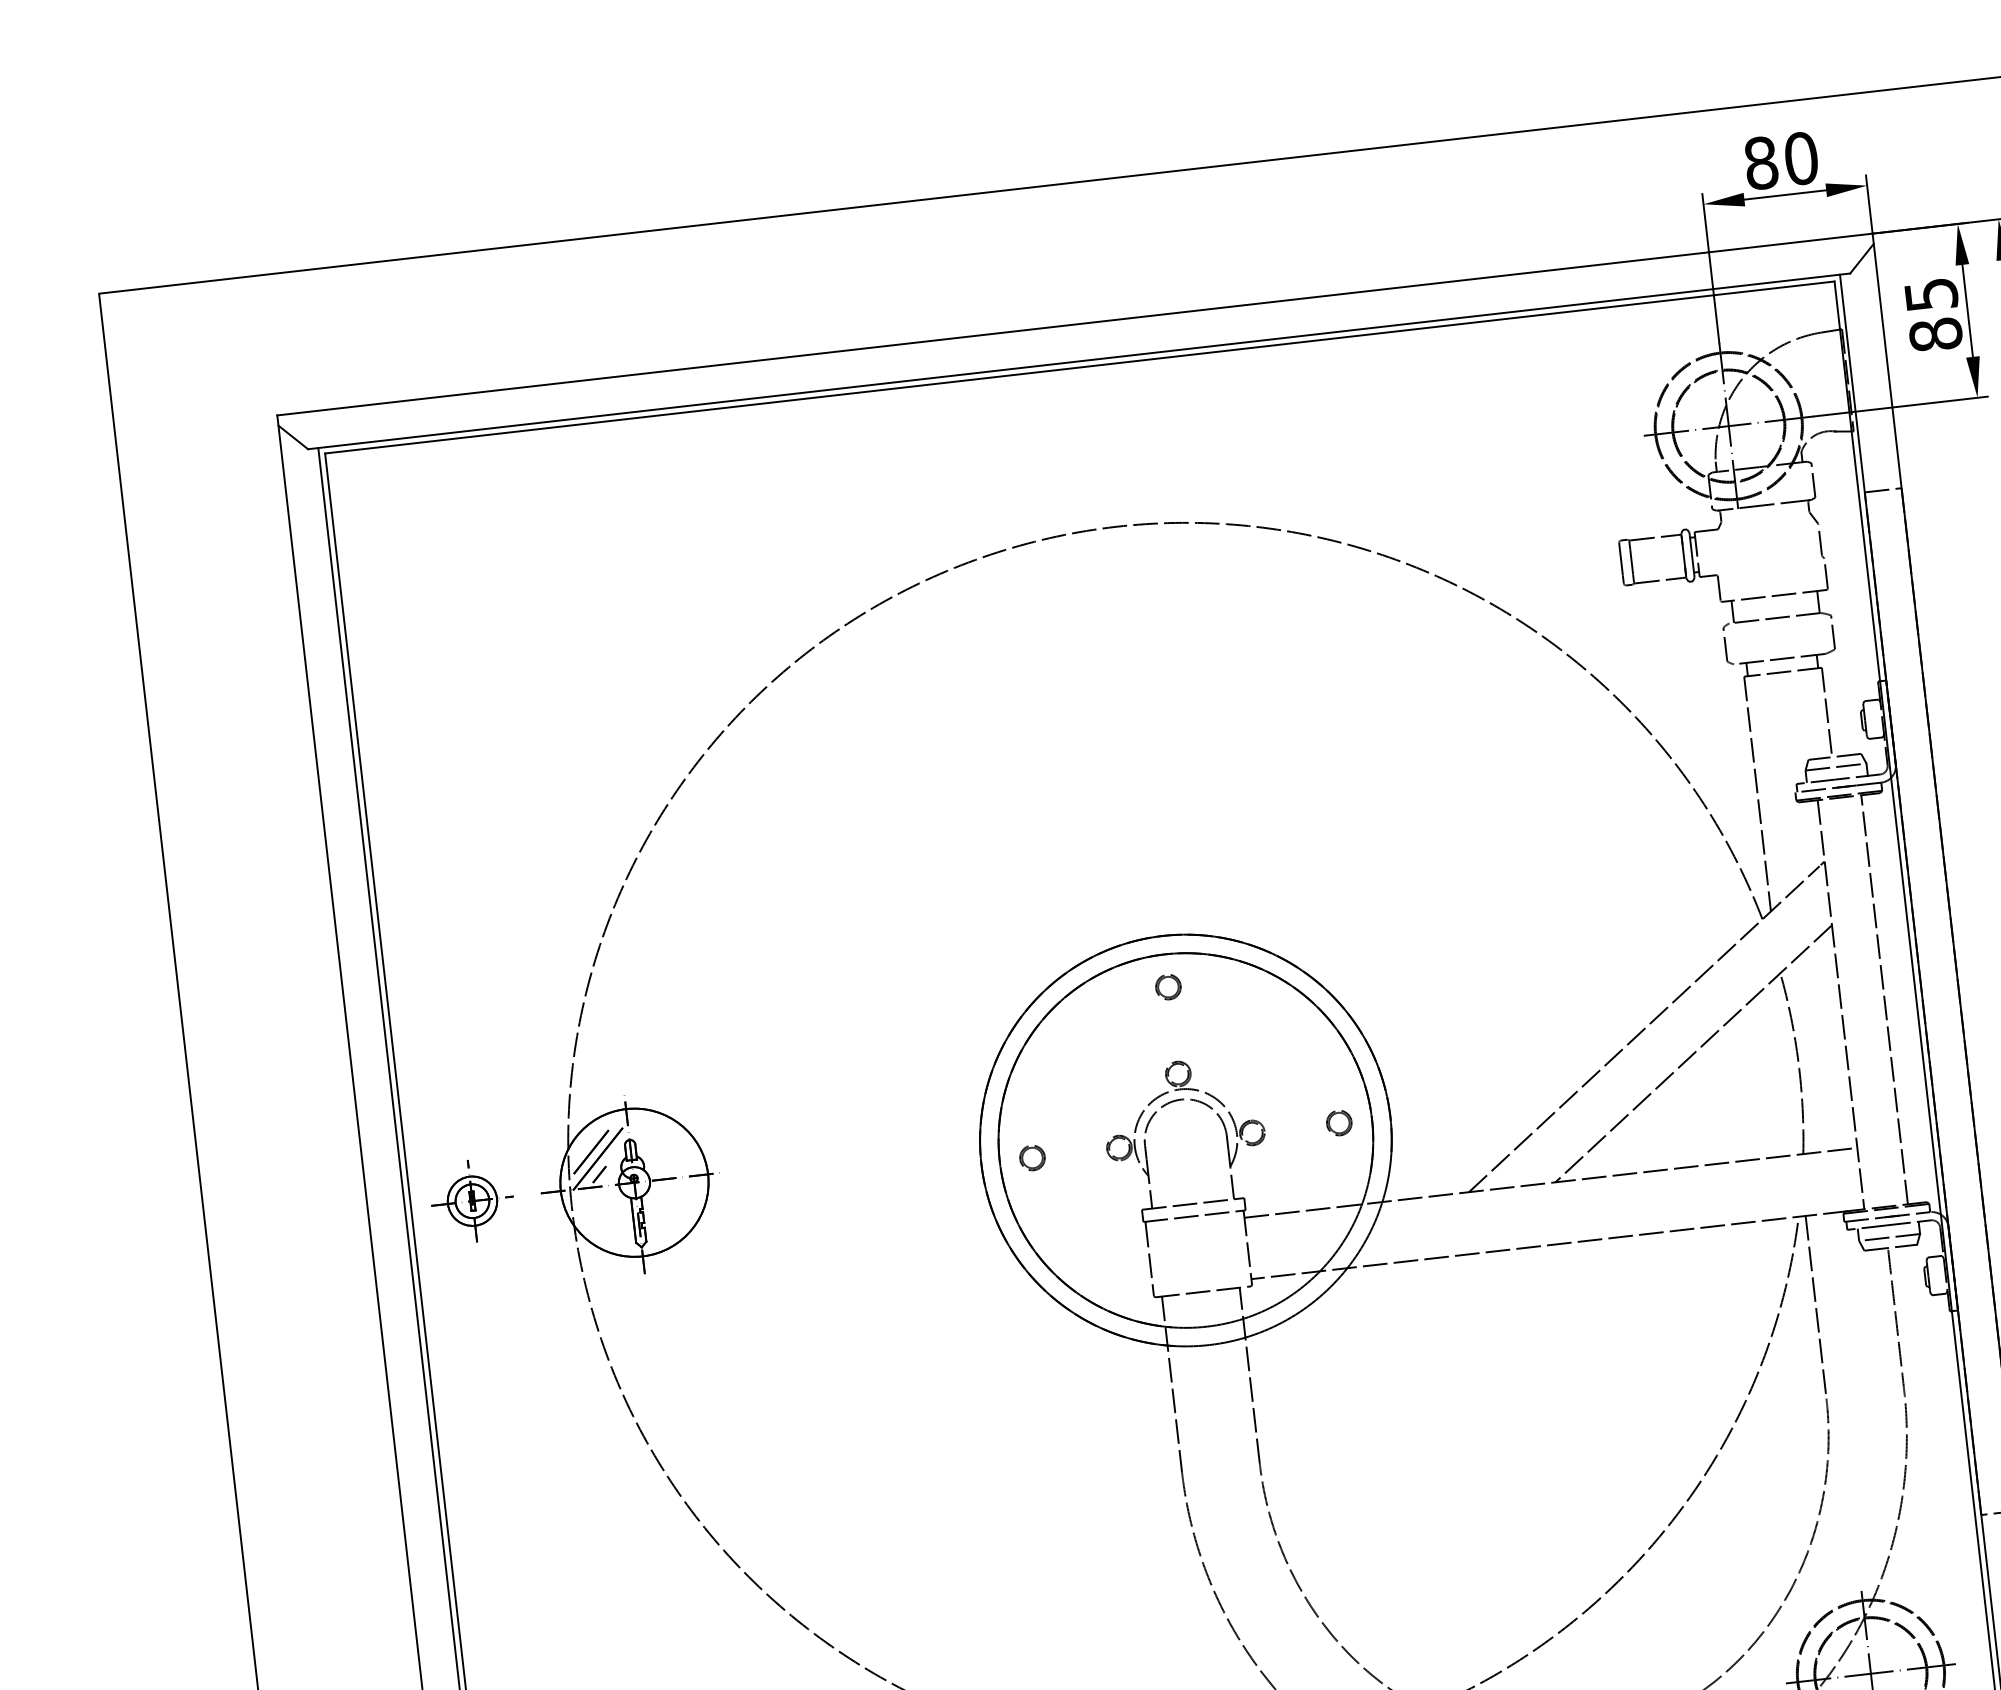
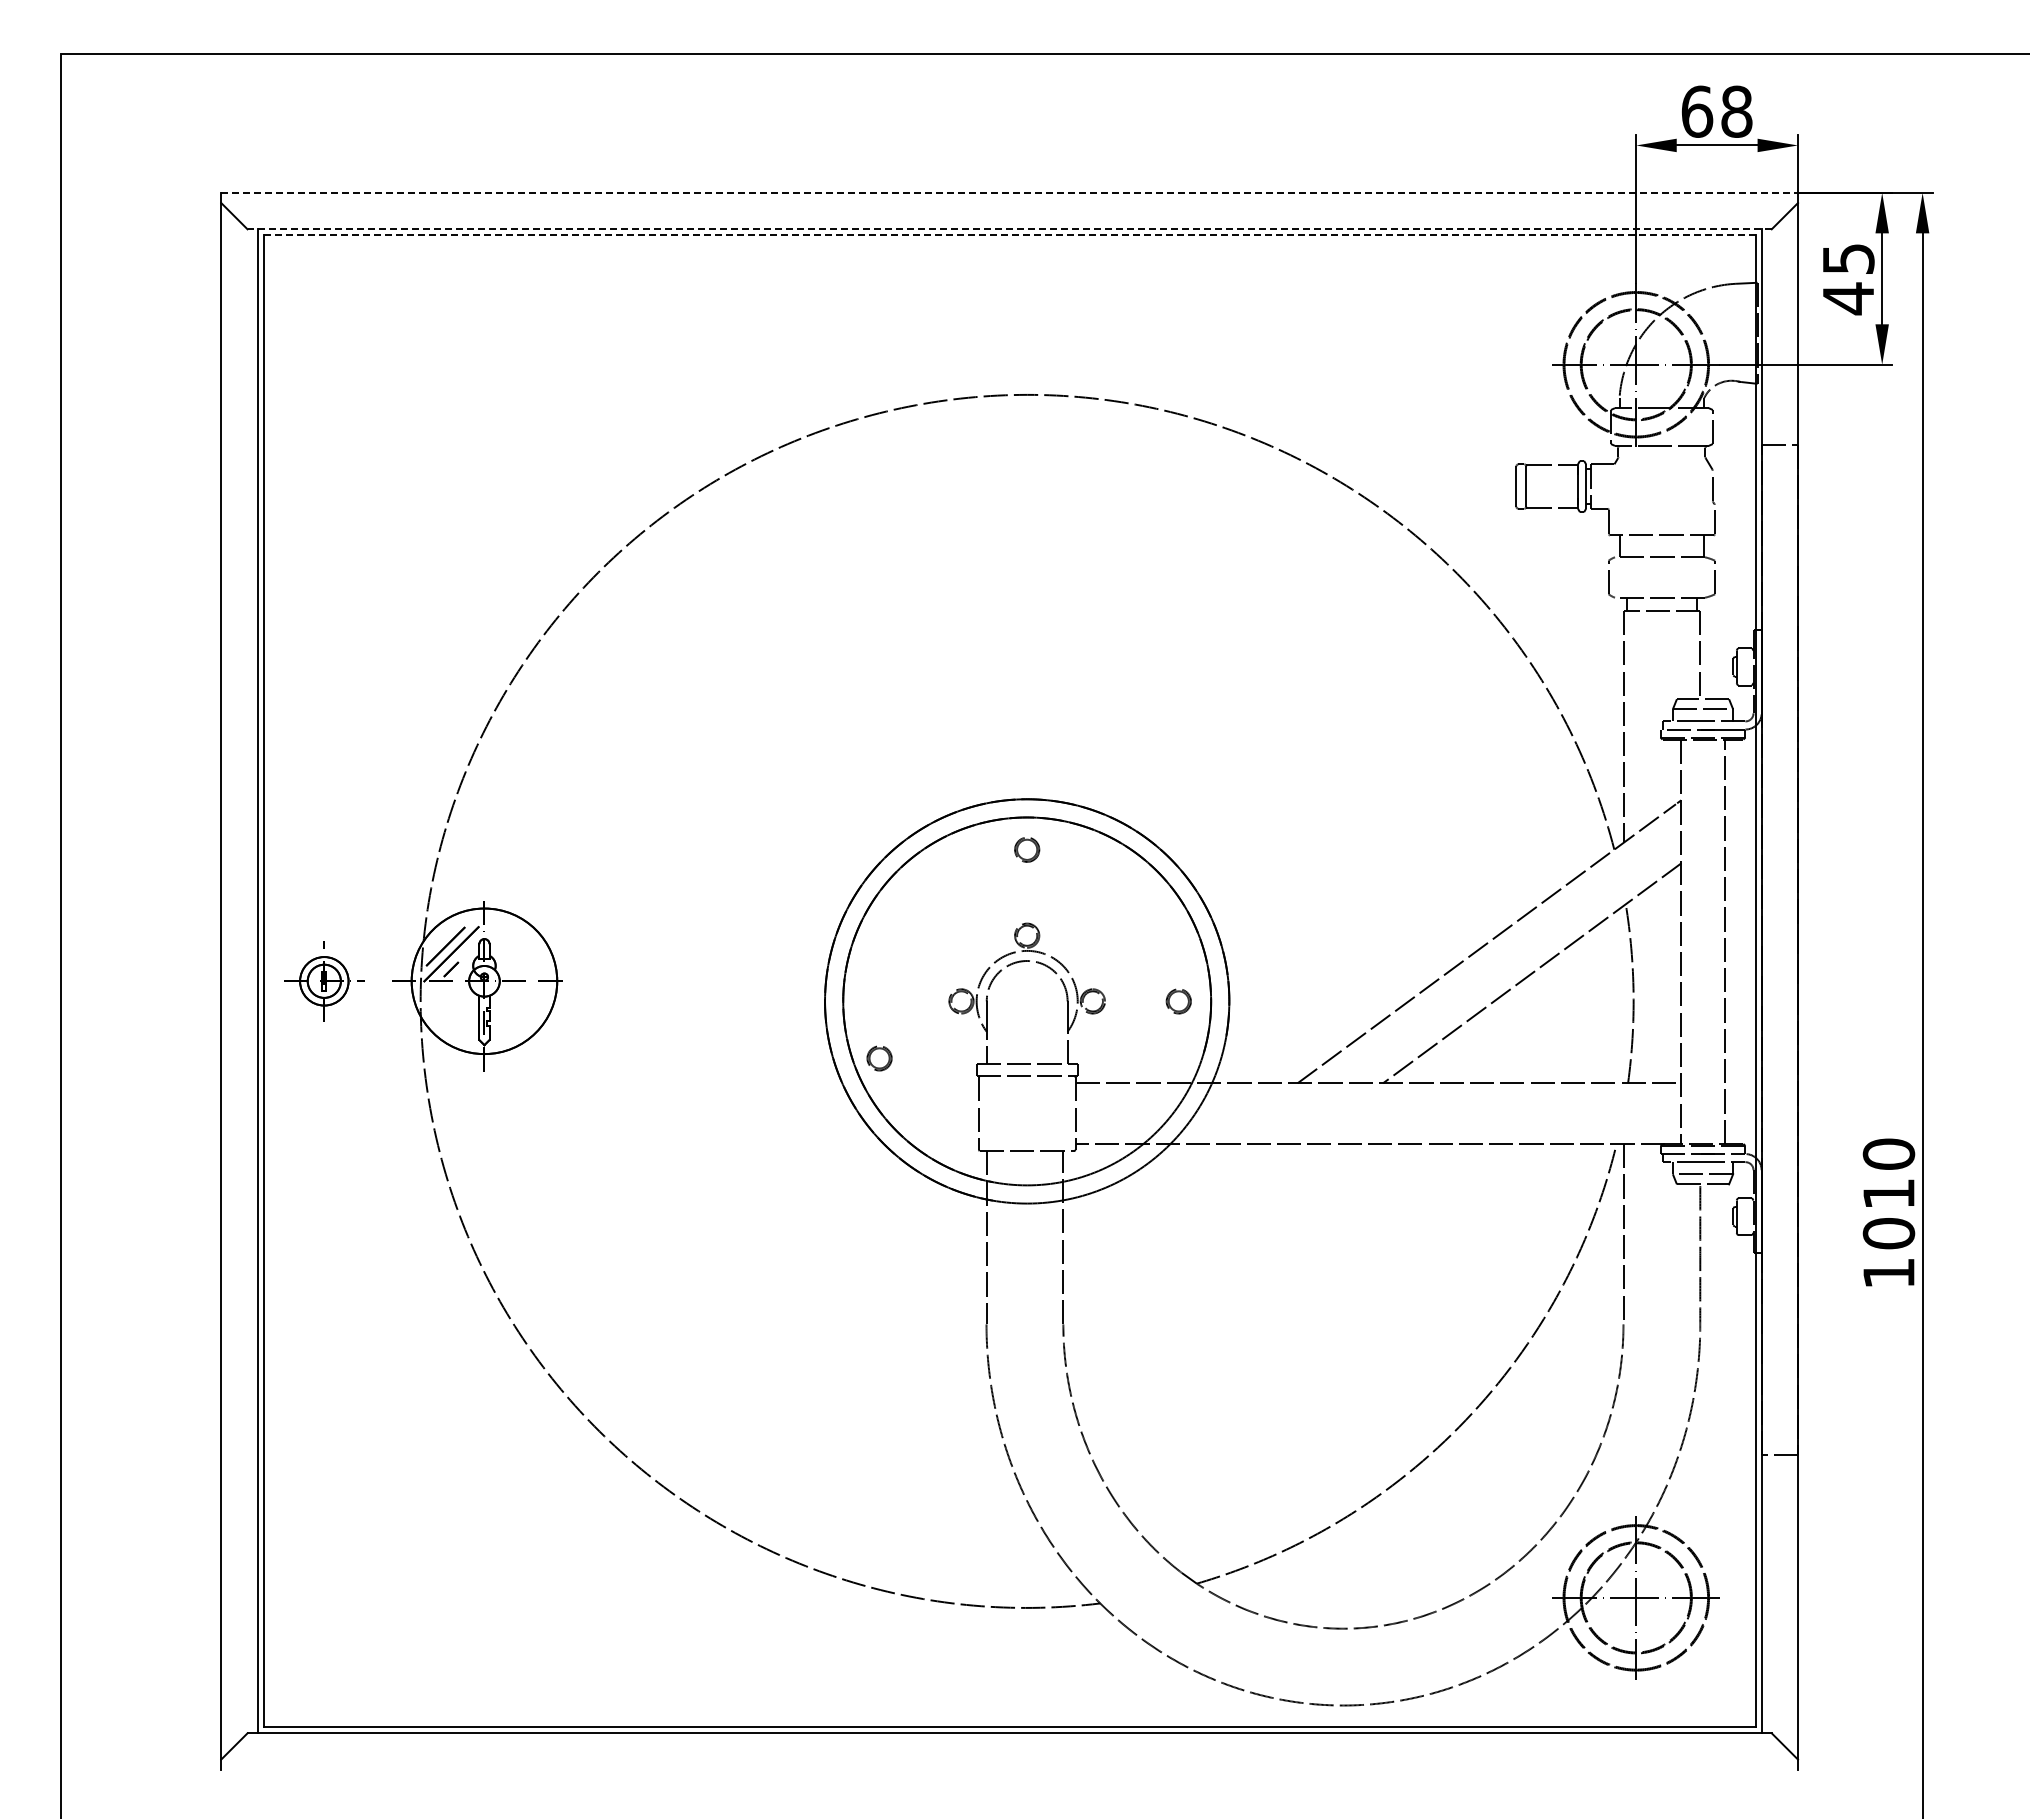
text: (1780, 160) -> (1716, 111), 80 -> 68
line: (1075, 324) -> (1010, 192), solid -> dashed
text: (1935, 334) -> (1848, 298), 85 -> 45
line: (1079, 361) -> (1009, 229), solid -> dashed
line: (1079, 367) -> (1009, 235), solid -> dashed
part: (1032, 1158) -> (879, 1058), moved

